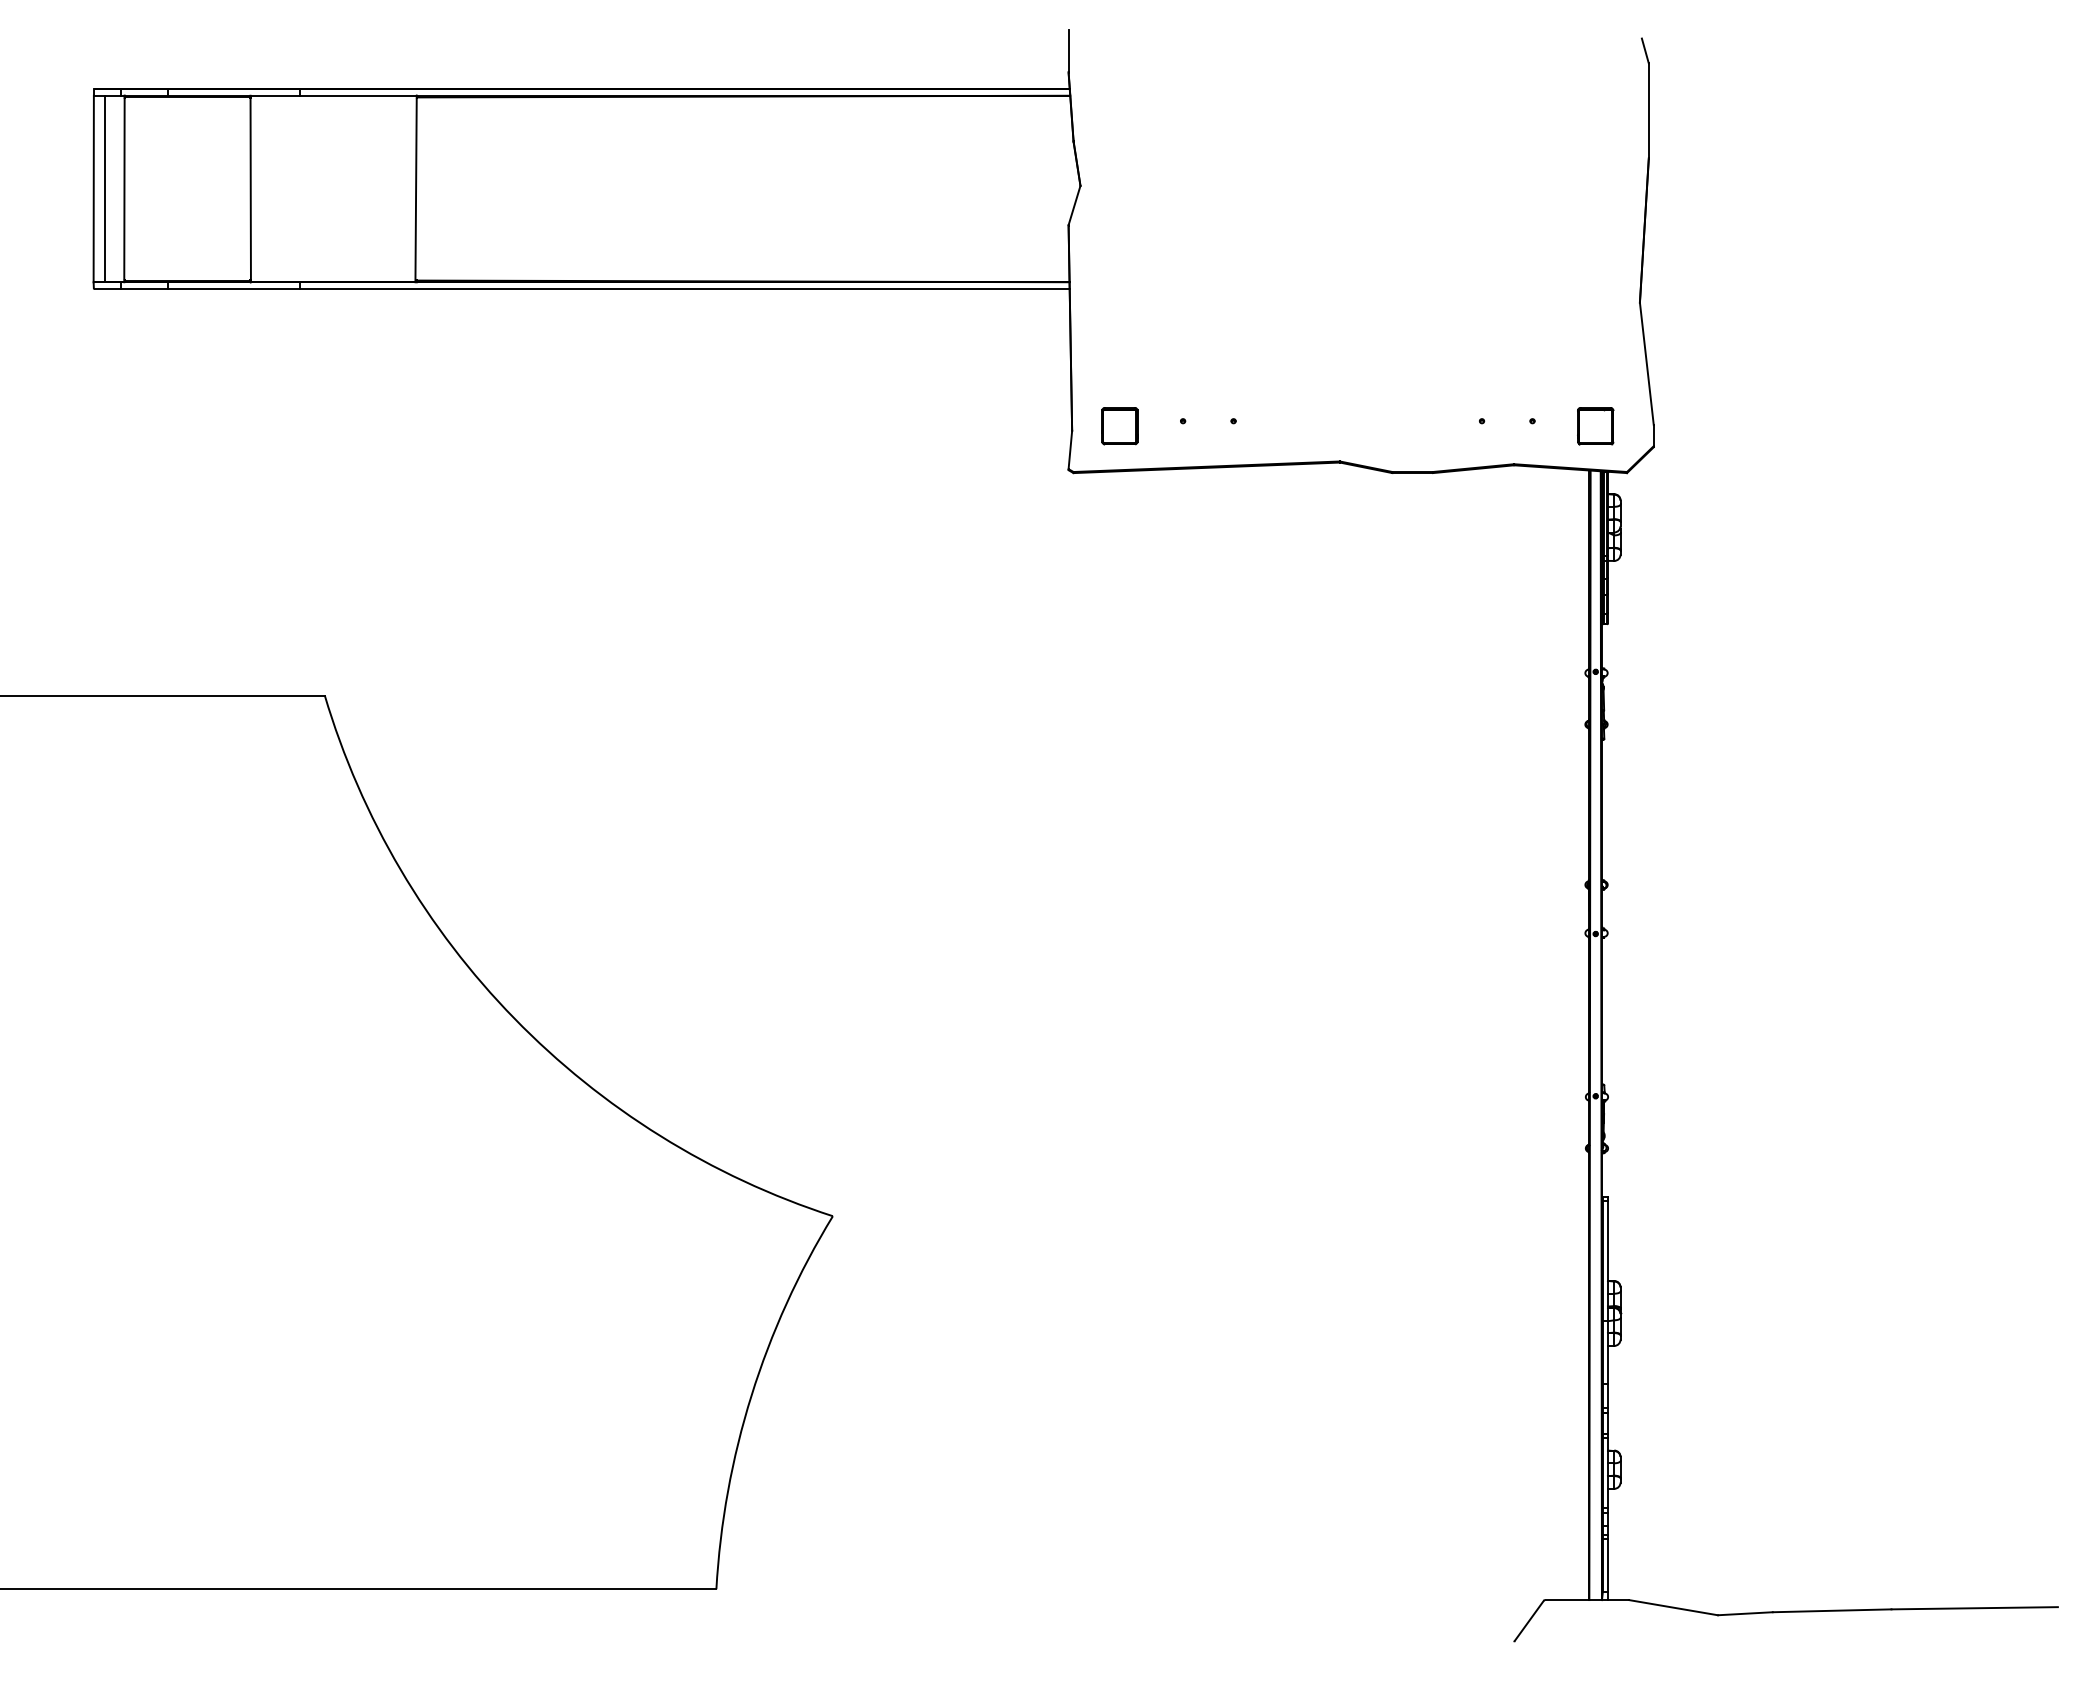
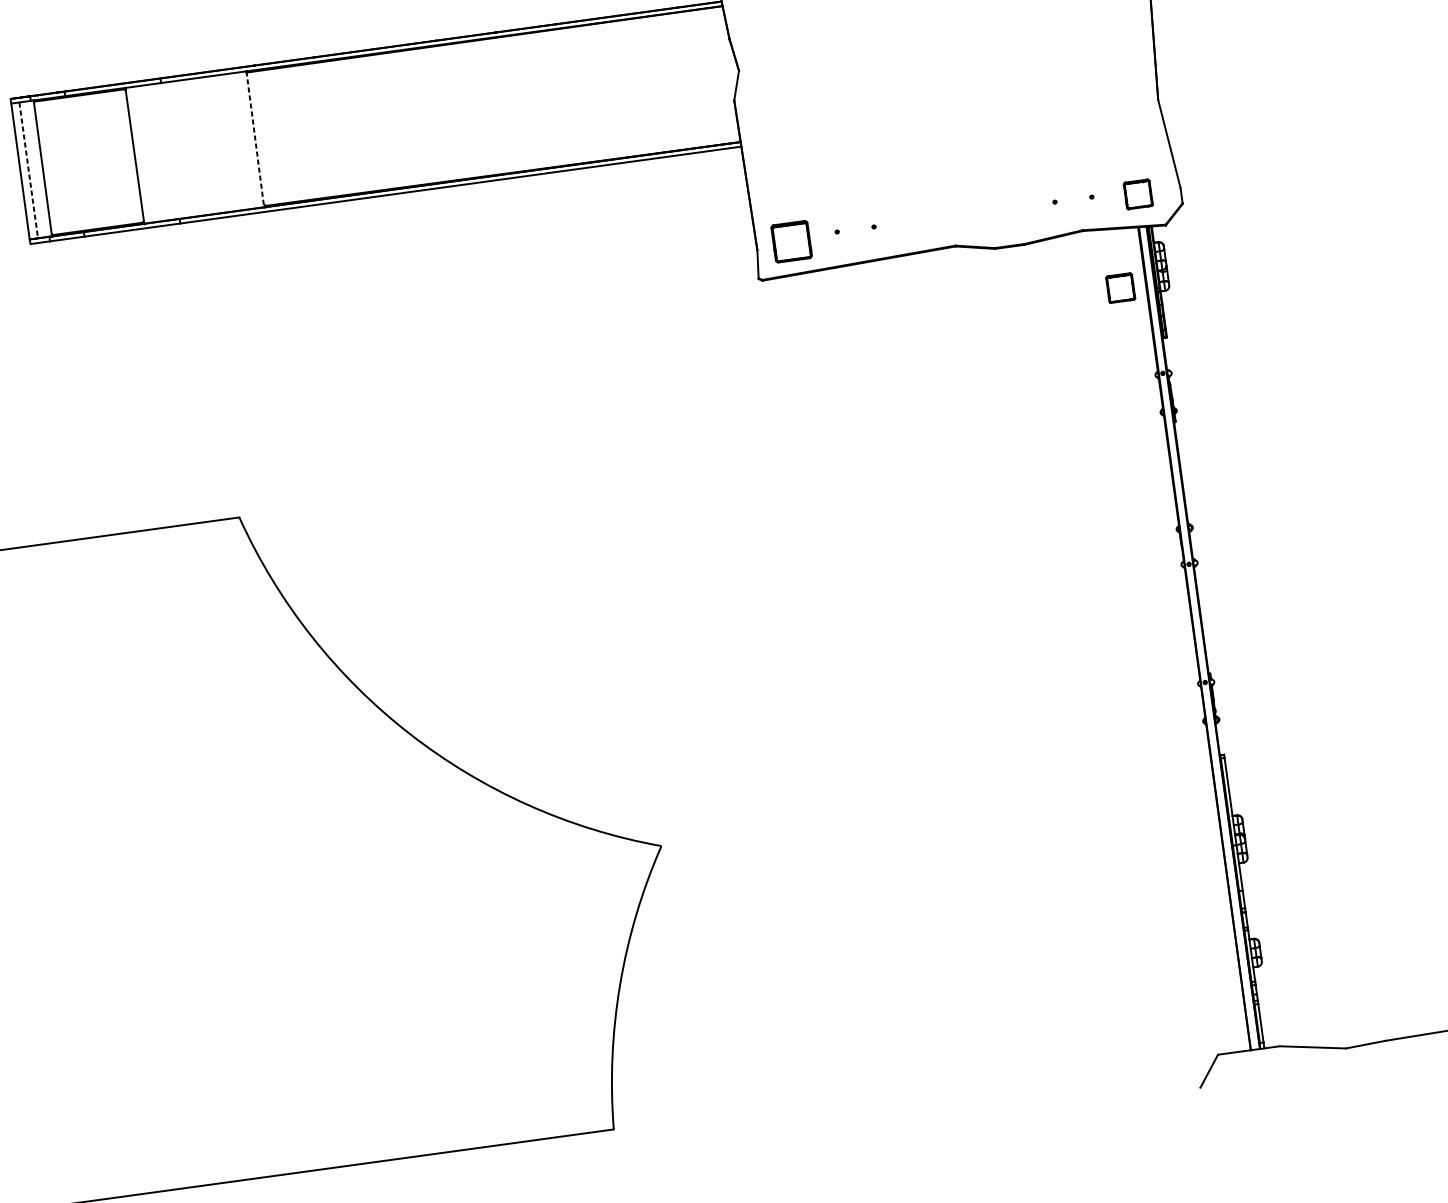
line: (105, 189) -> (29, 170), solid -> dashed
line: (416, 189) -> (255, 139), solid -> dashed
part: (1119, 426) -> (791, 242), size x1.4
part: (1554, 549) -> (1120, 288), added

